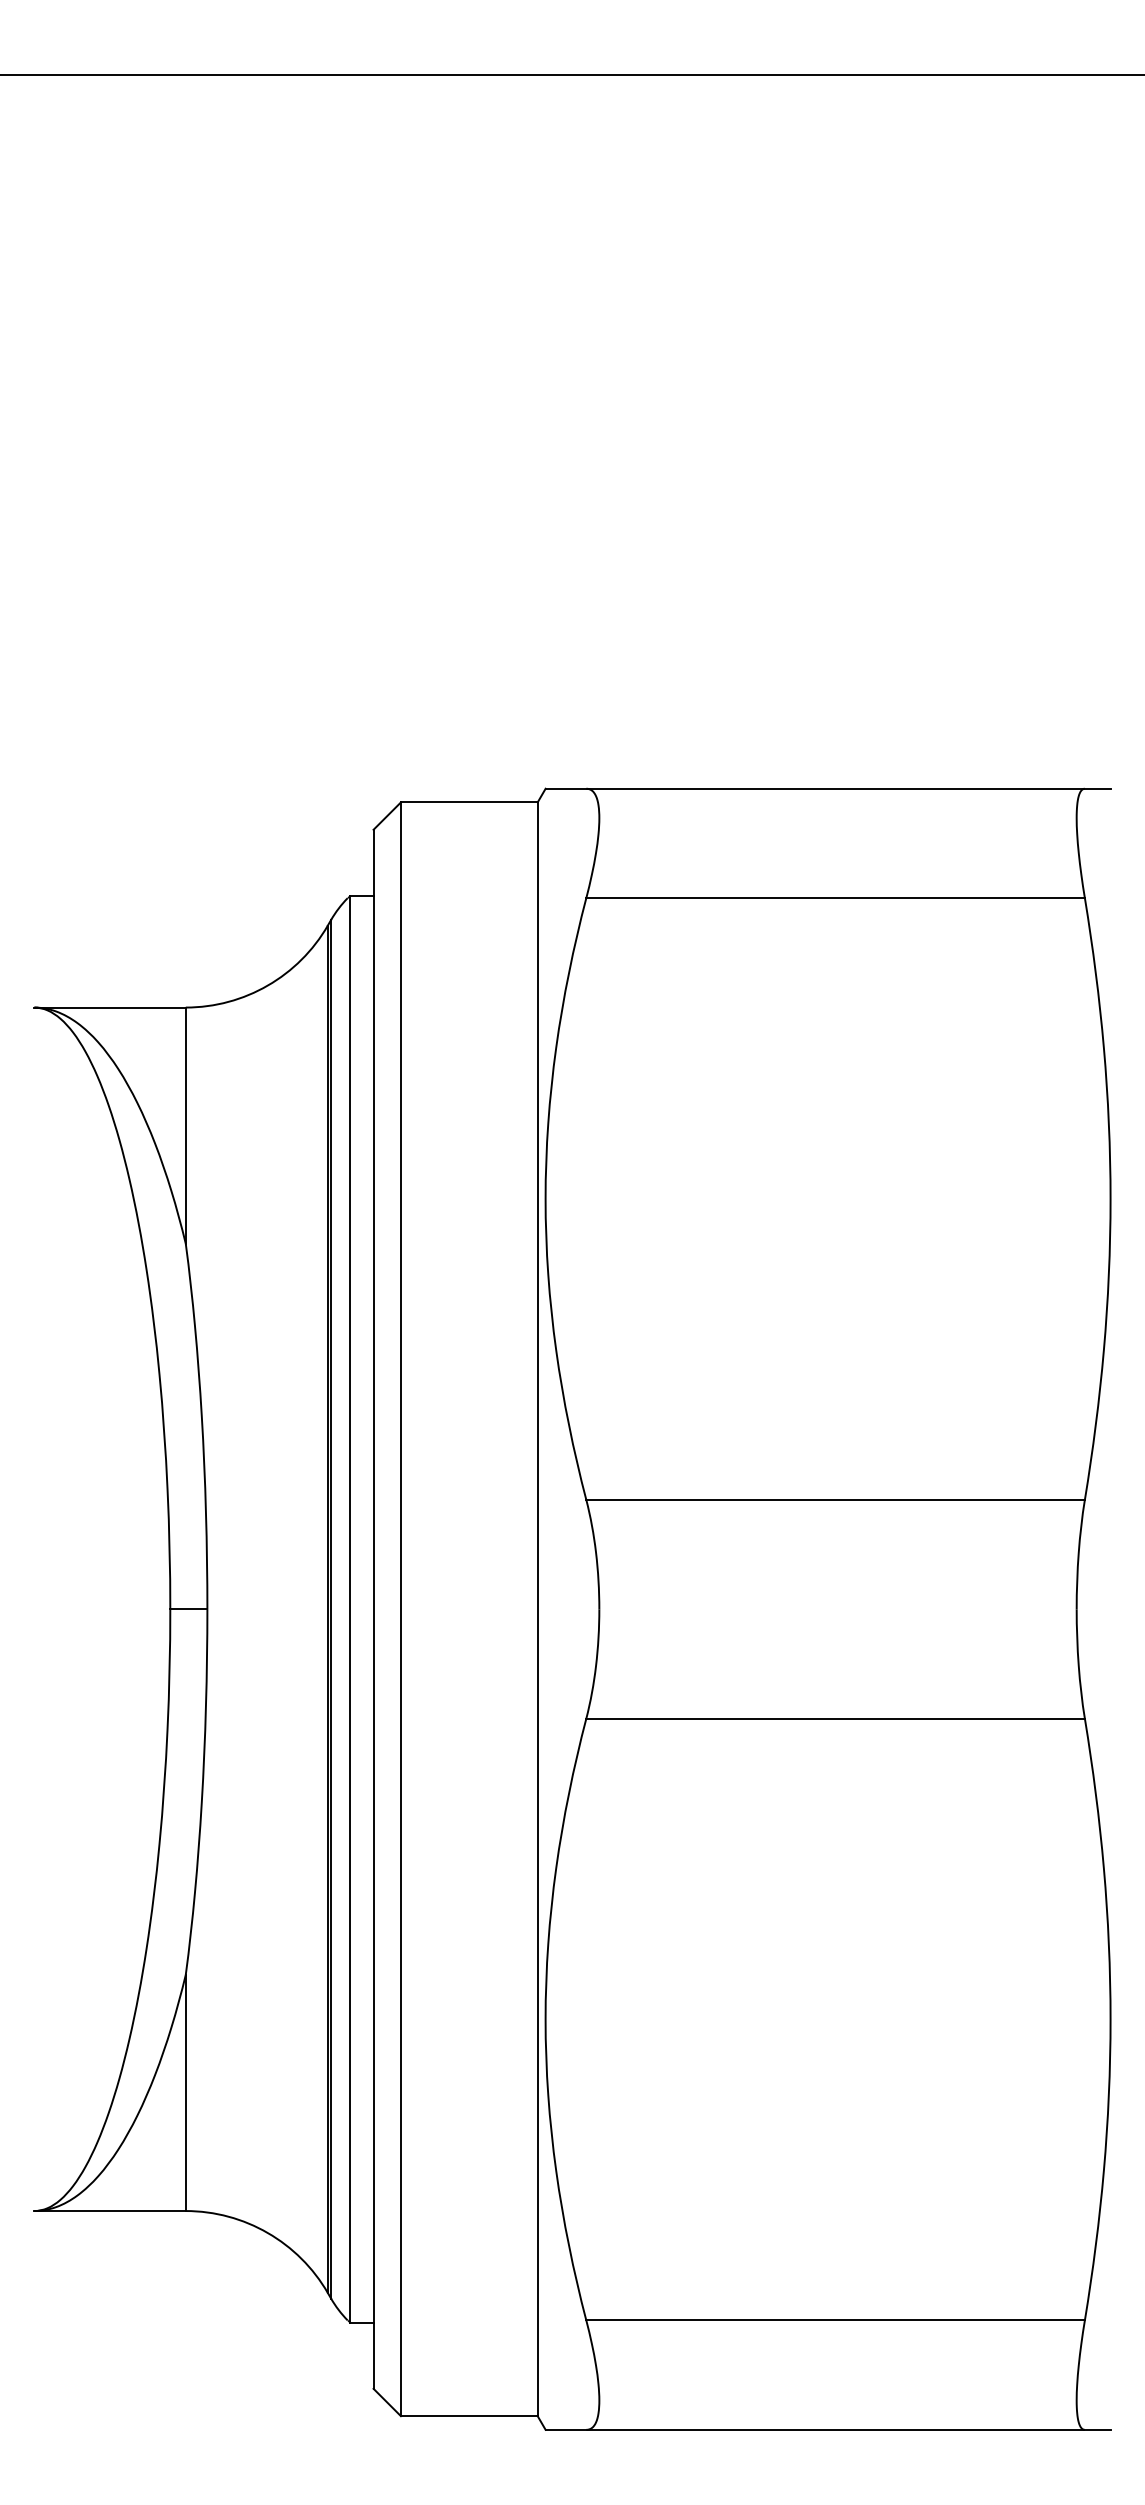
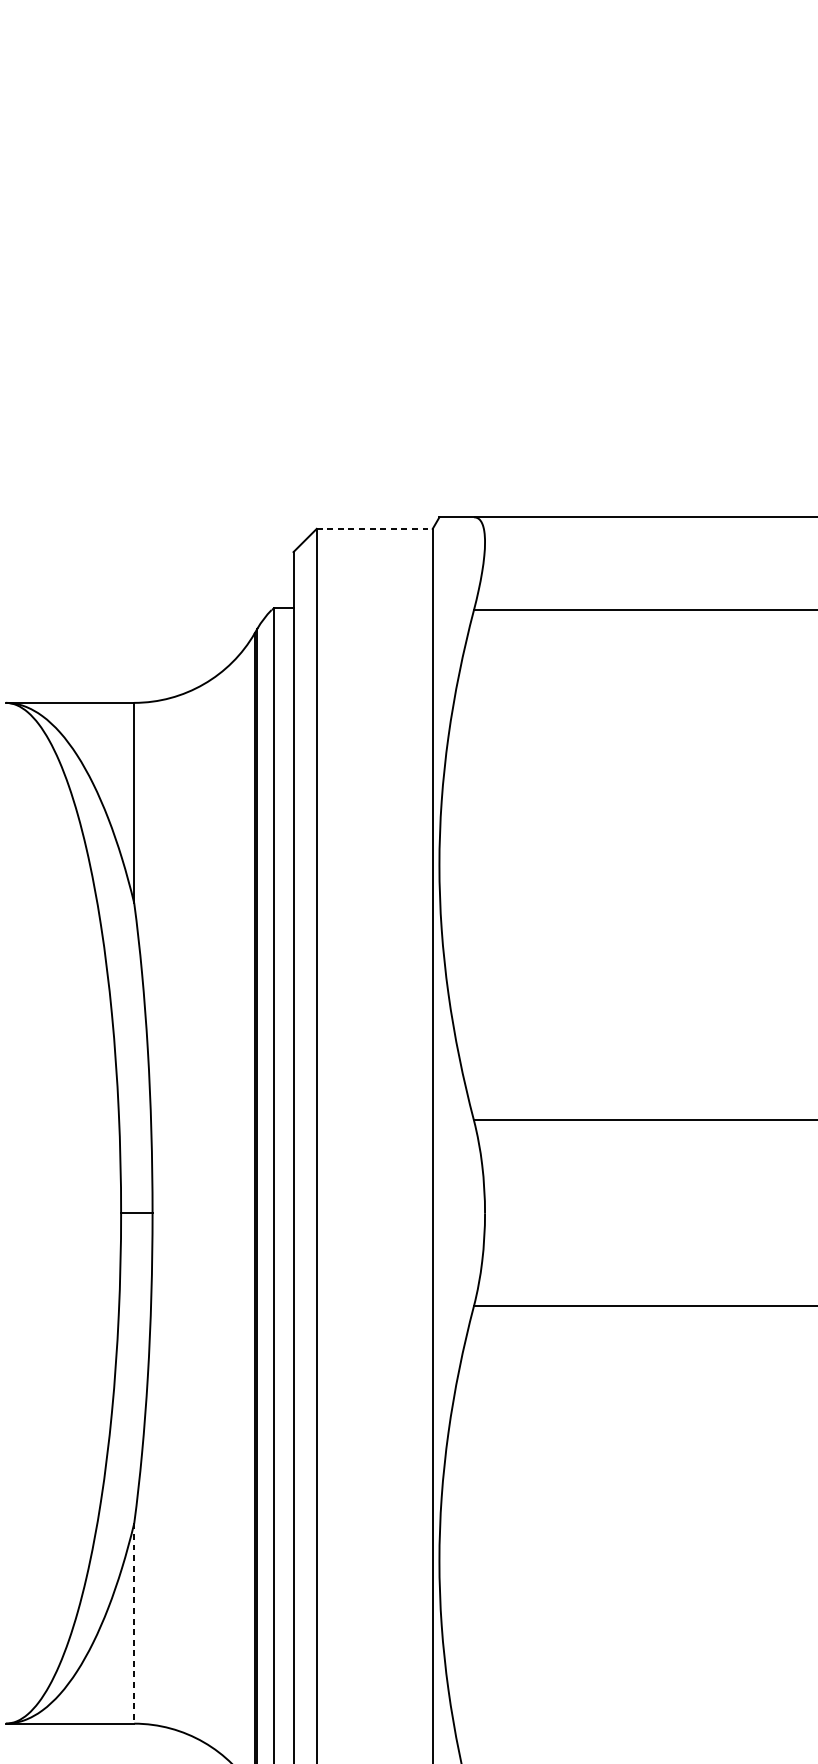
line: (469, 802) -> (374, 528), solid -> dashed
line: (185, 2093) -> (134, 1623), solid -> dashed

